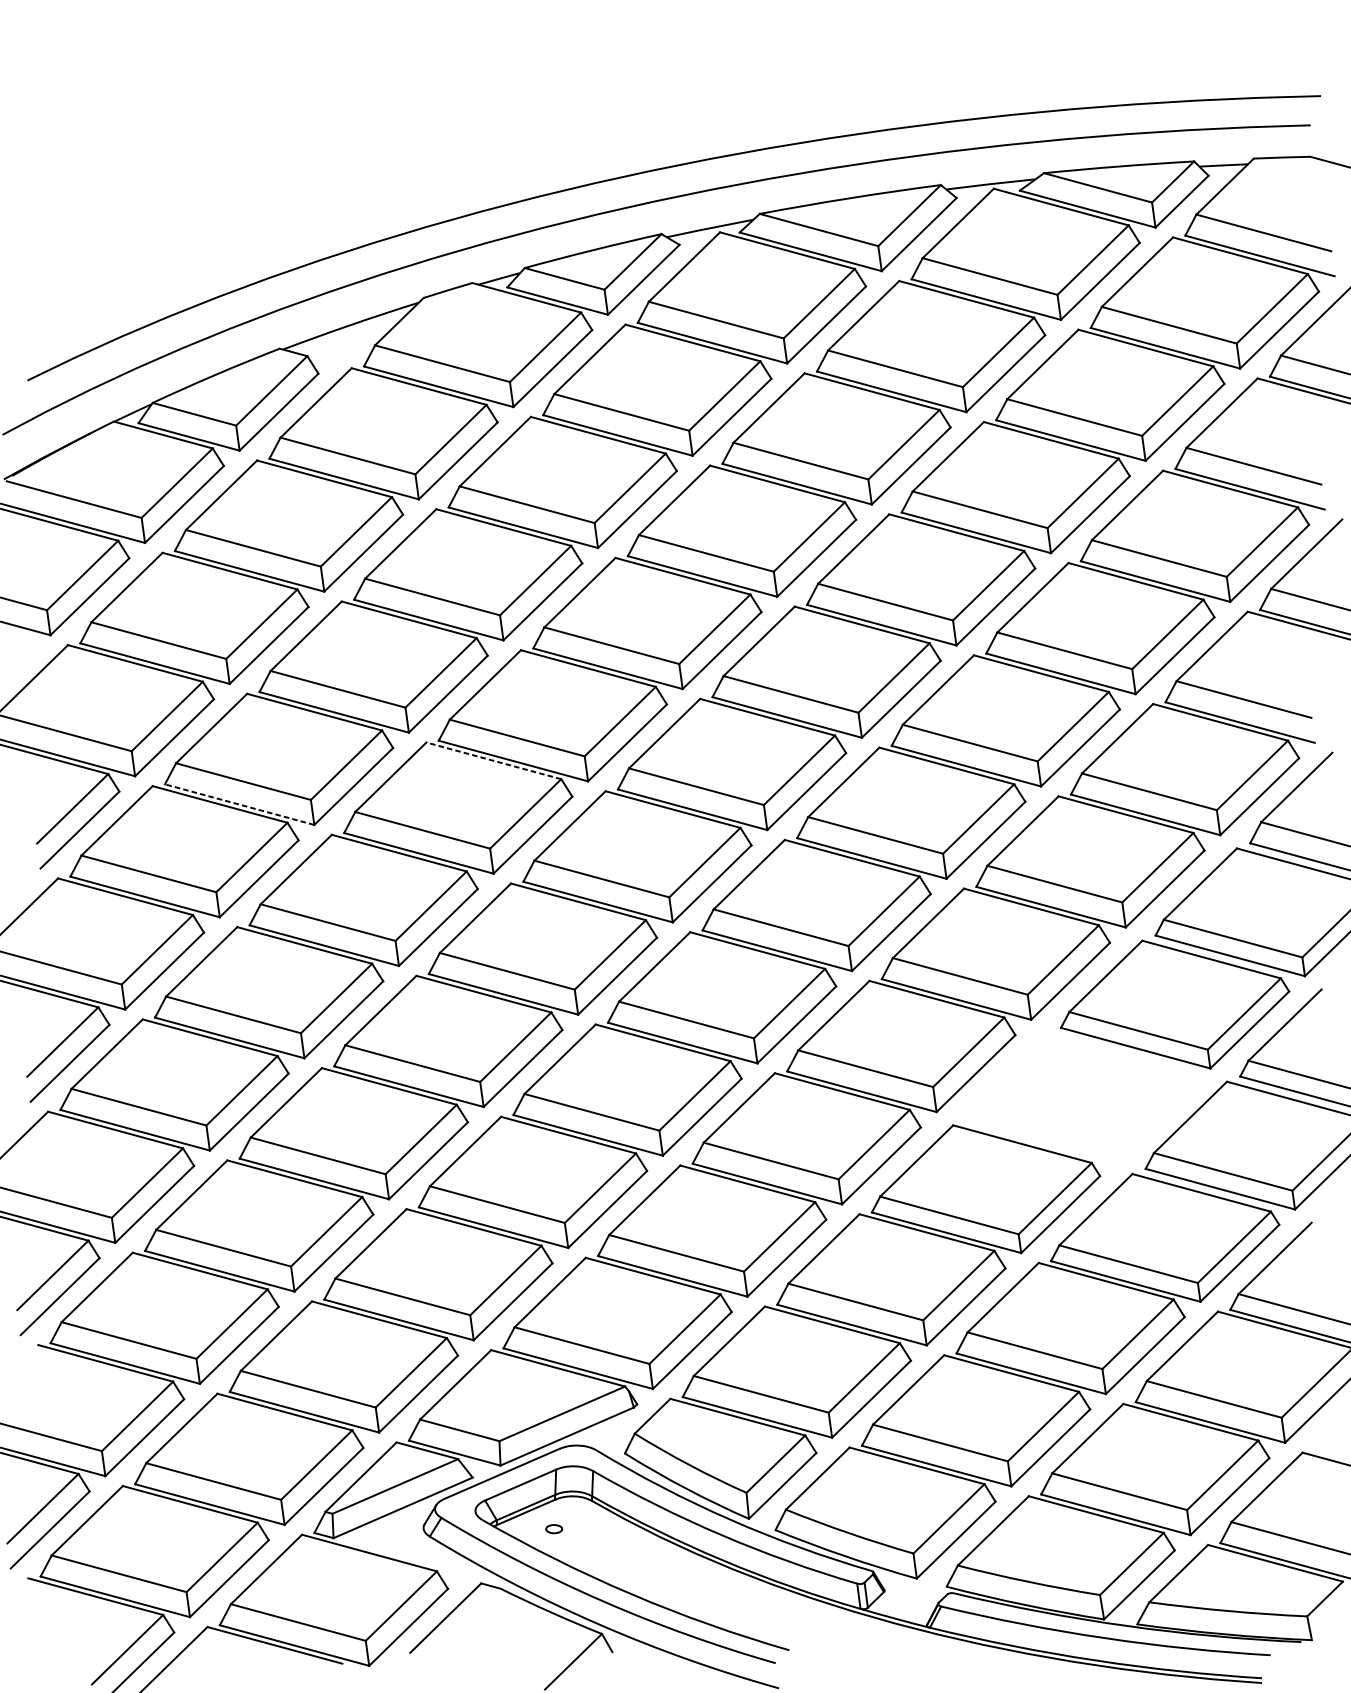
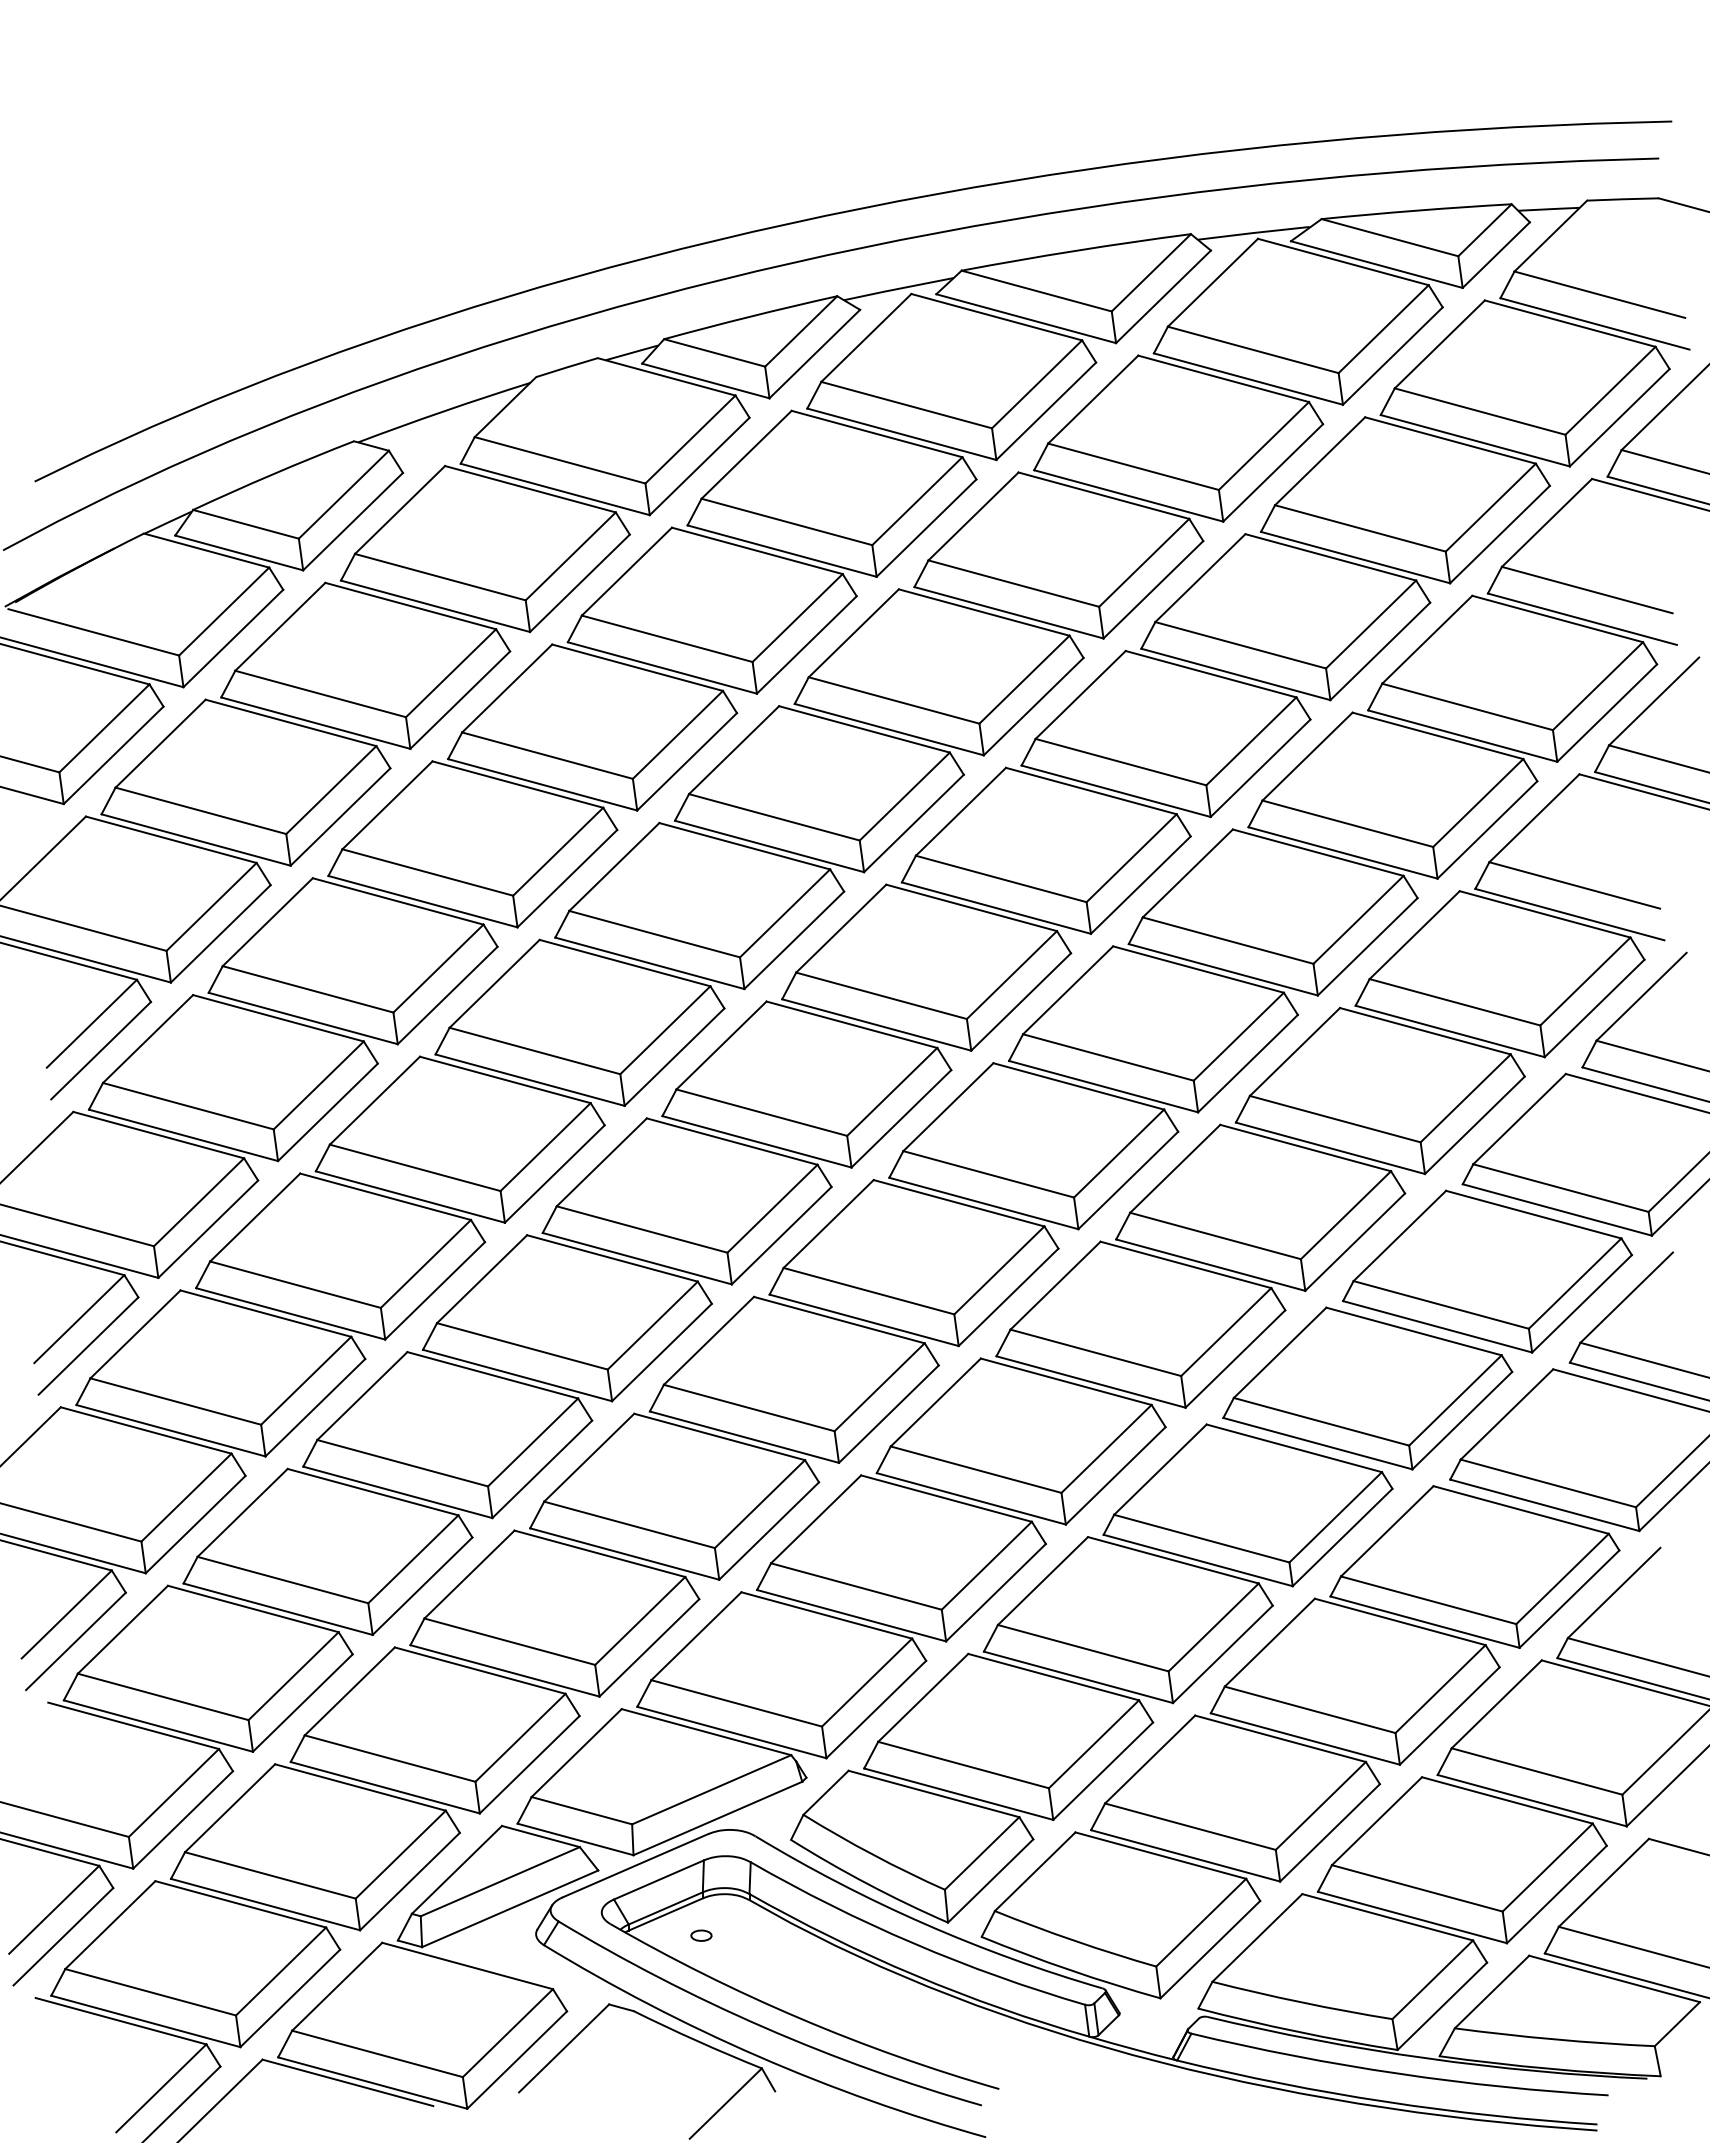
line: (493, 760) -> (624, 962), dashed -> solid
line: (239, 804) -> (303, 1018), dashed -> solid
part: (1080, 1096) -> (1367, 1388), added

